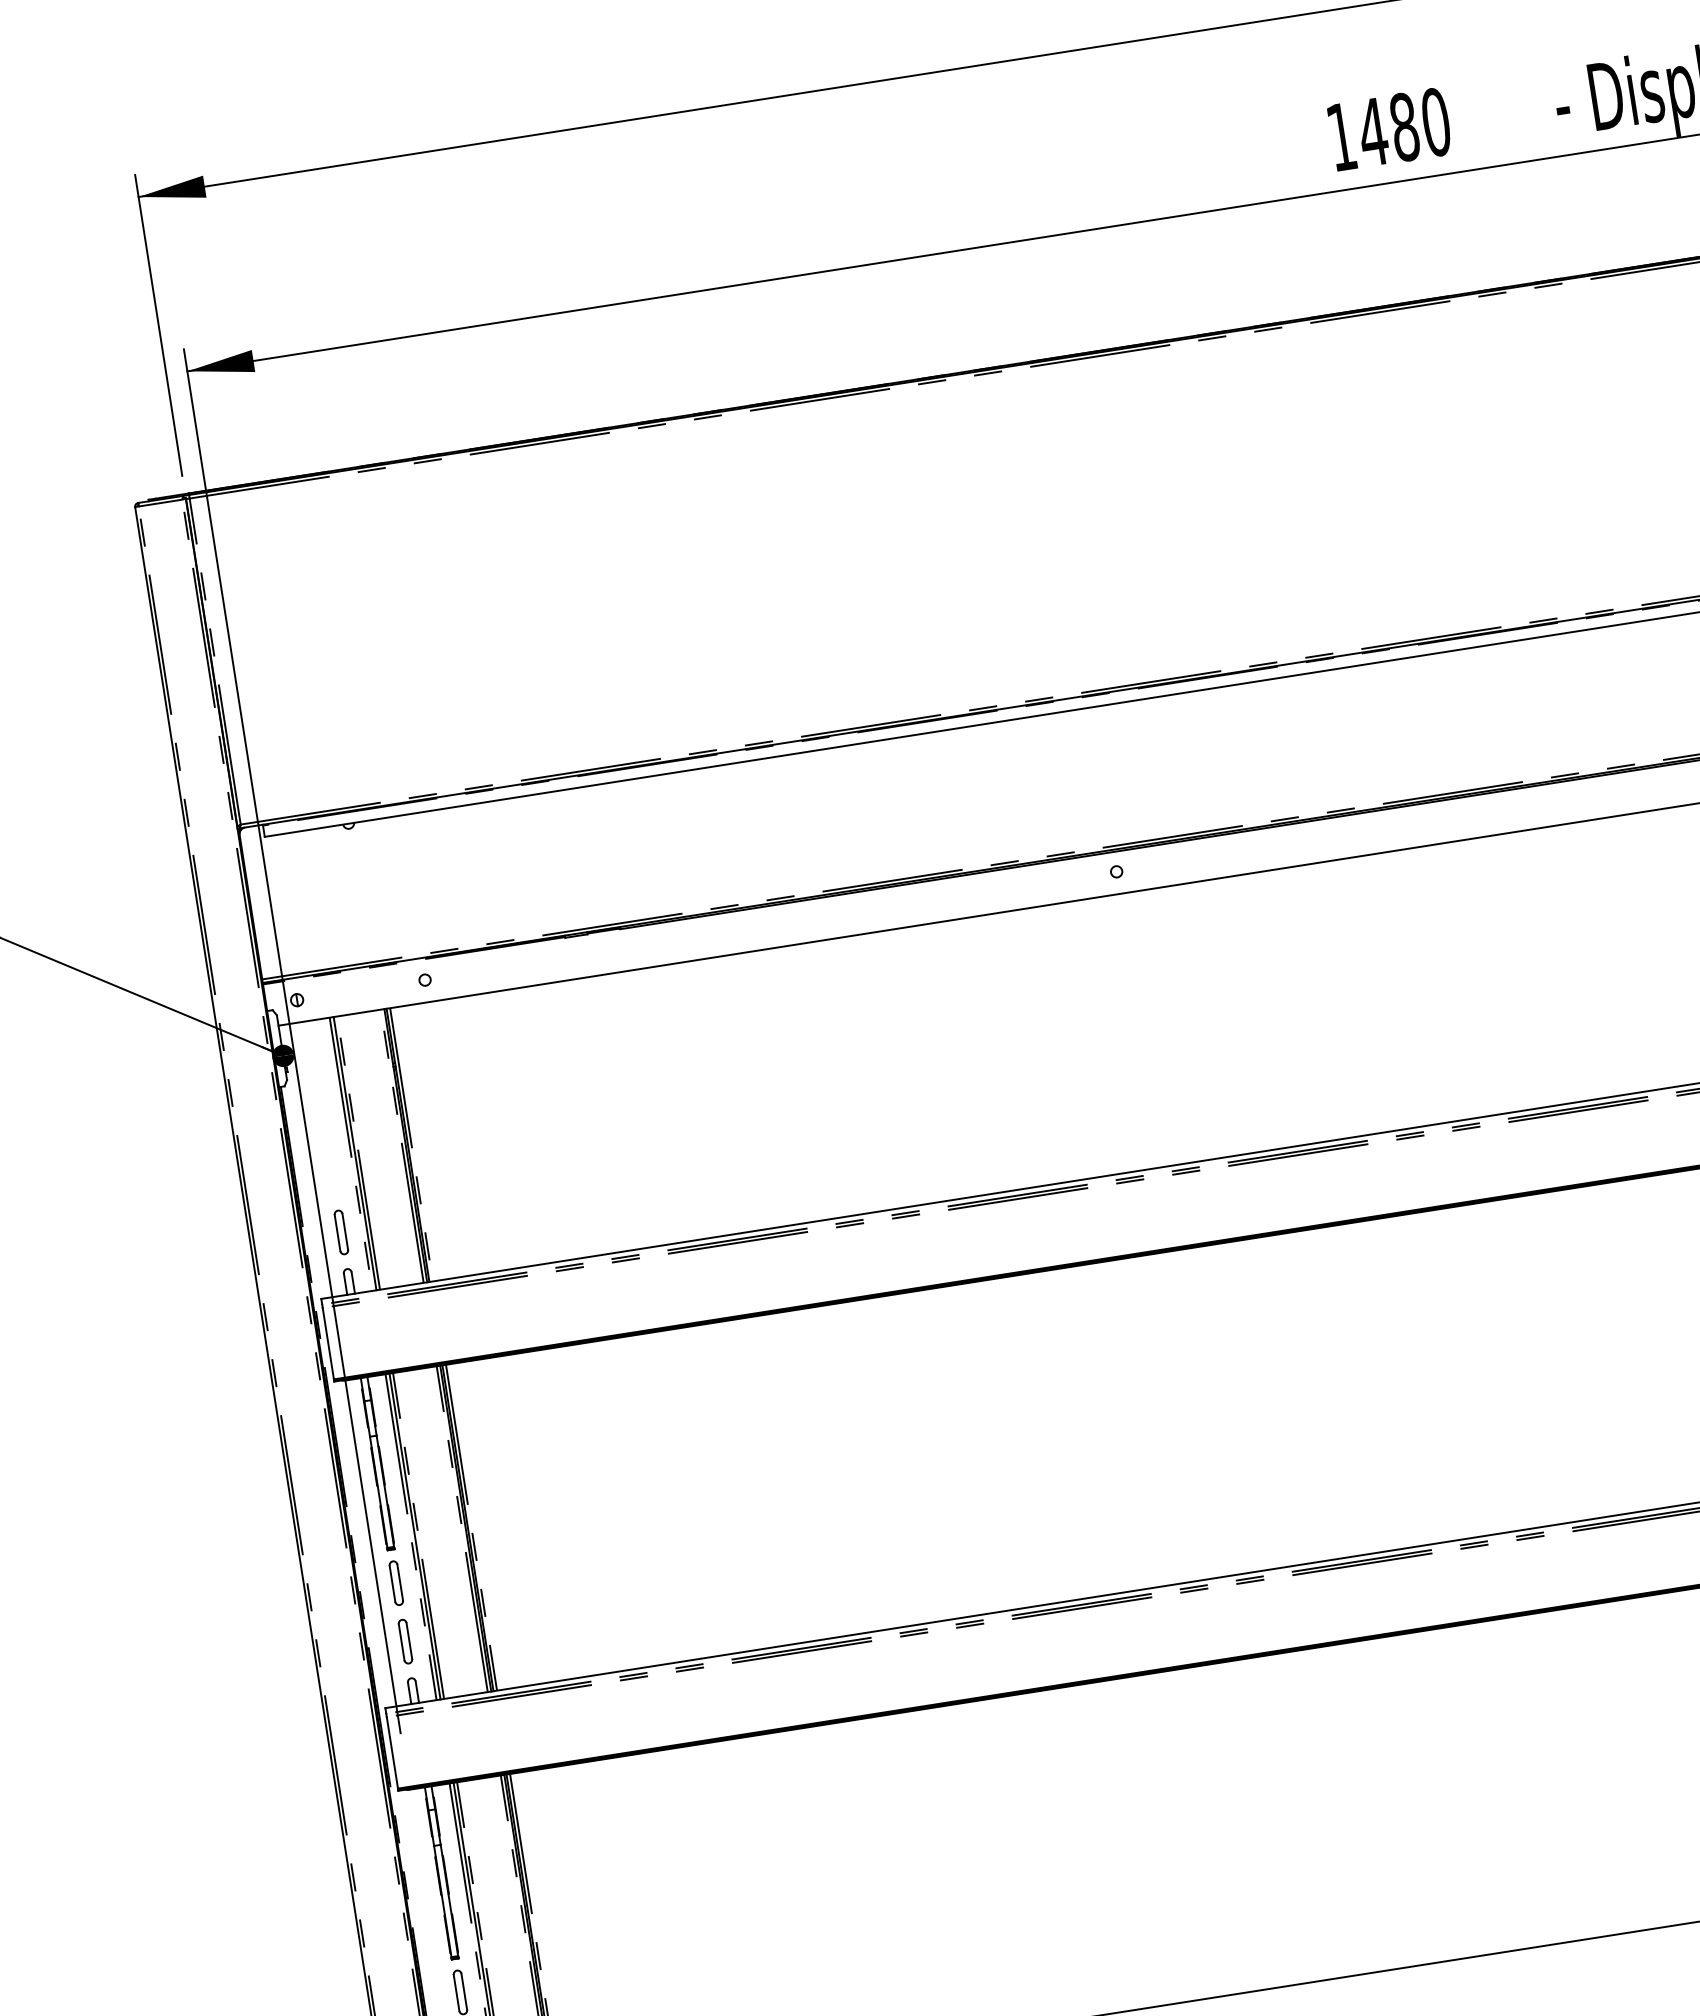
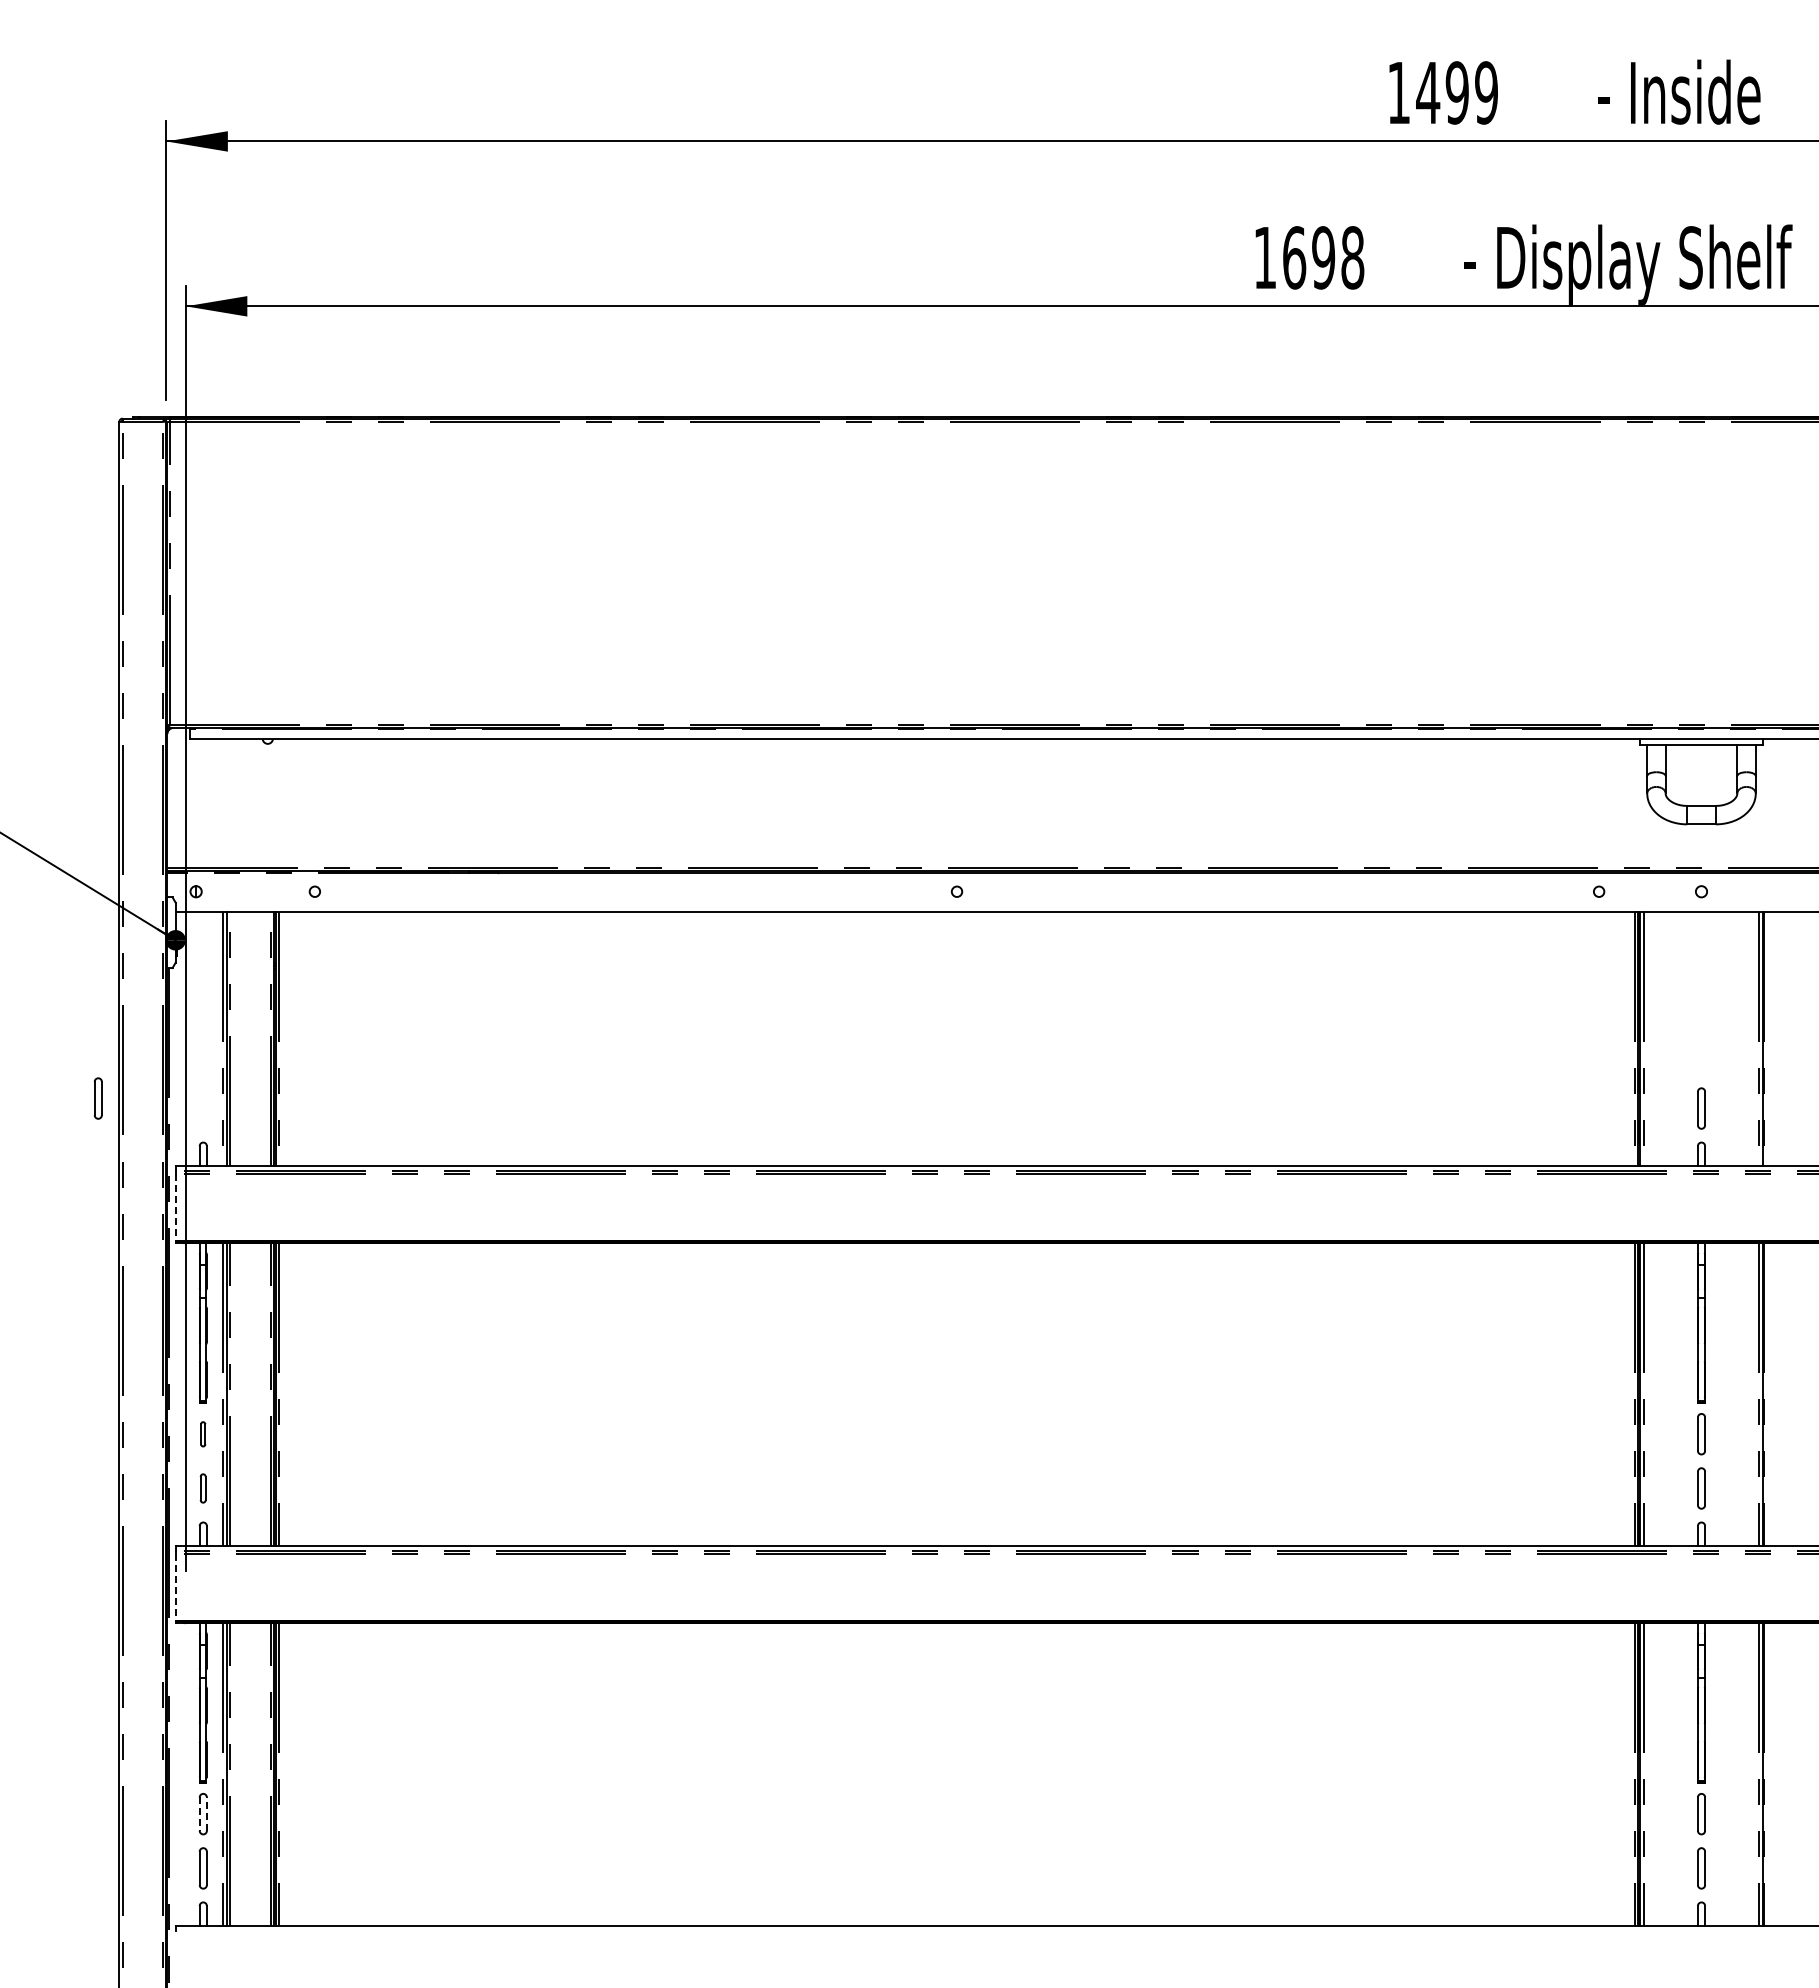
text: (1404, 126) -> (1323, 257), 1480 -> 1698
part: (340, 1232) -> (97, 1098), moved
line: (328, 1343) -> (175, 1207), solid -> dashed
part: (395, 1583) -> (202, 1434), size x0.6
part: (404, 1641) -> (202, 1488), size x0.7
line: (392, 1753) -> (175, 1587), solid -> dashed
line: (463, 1992) -> (206, 1814), solid -> dashed
line: (456, 1993) -> (199, 1814), solid -> dashed

